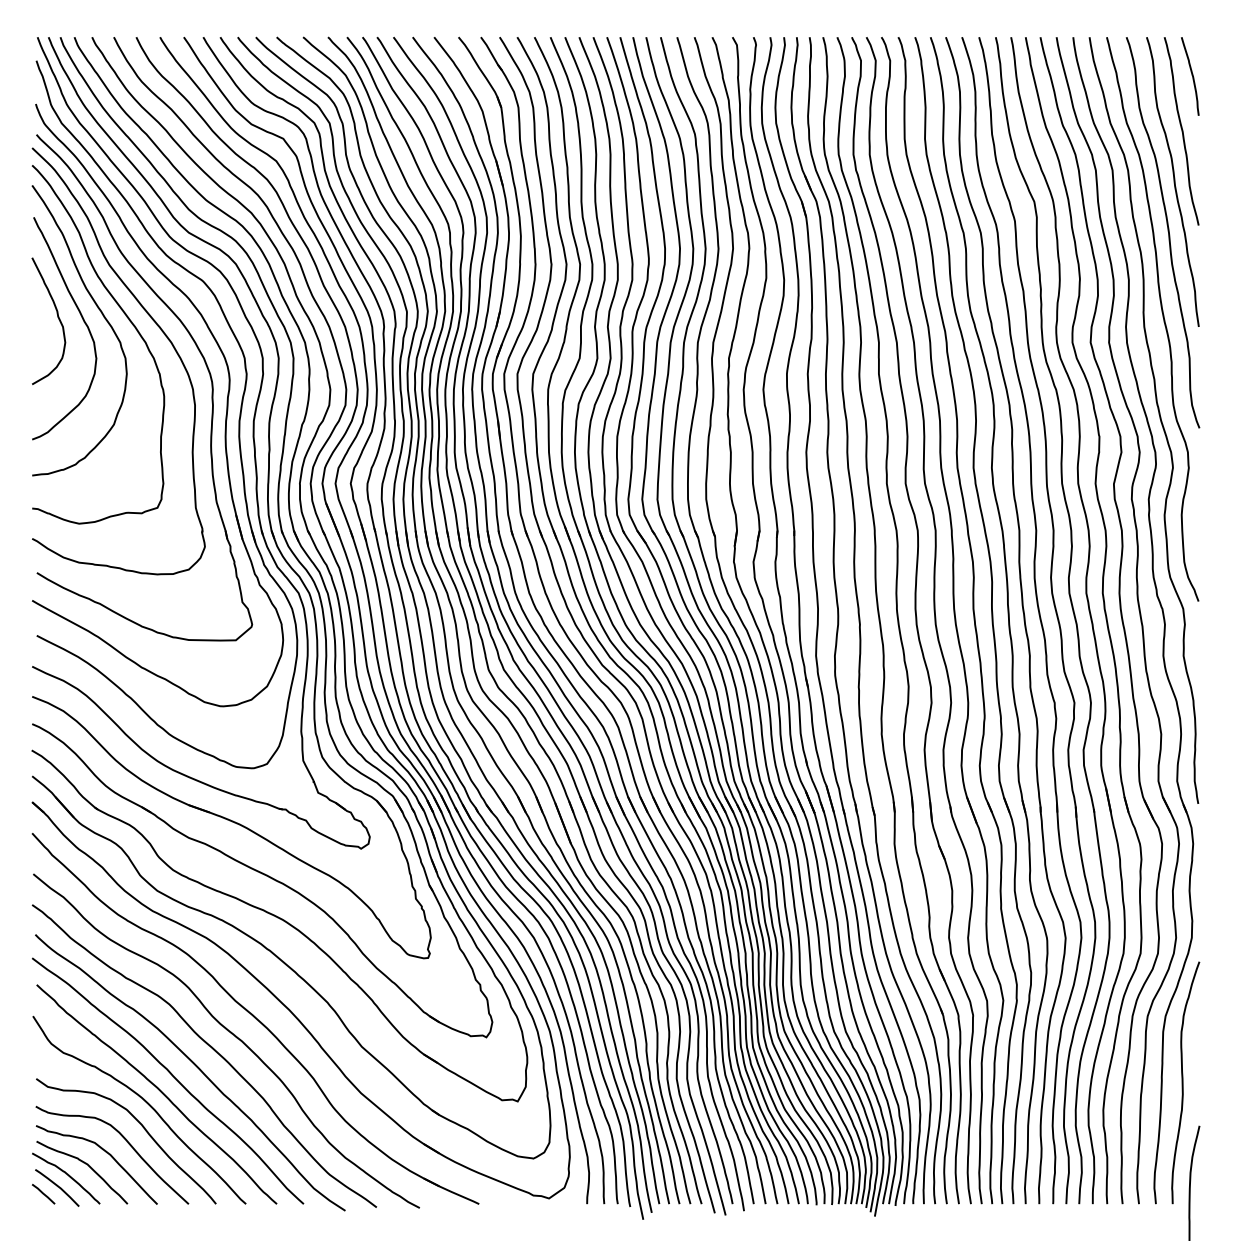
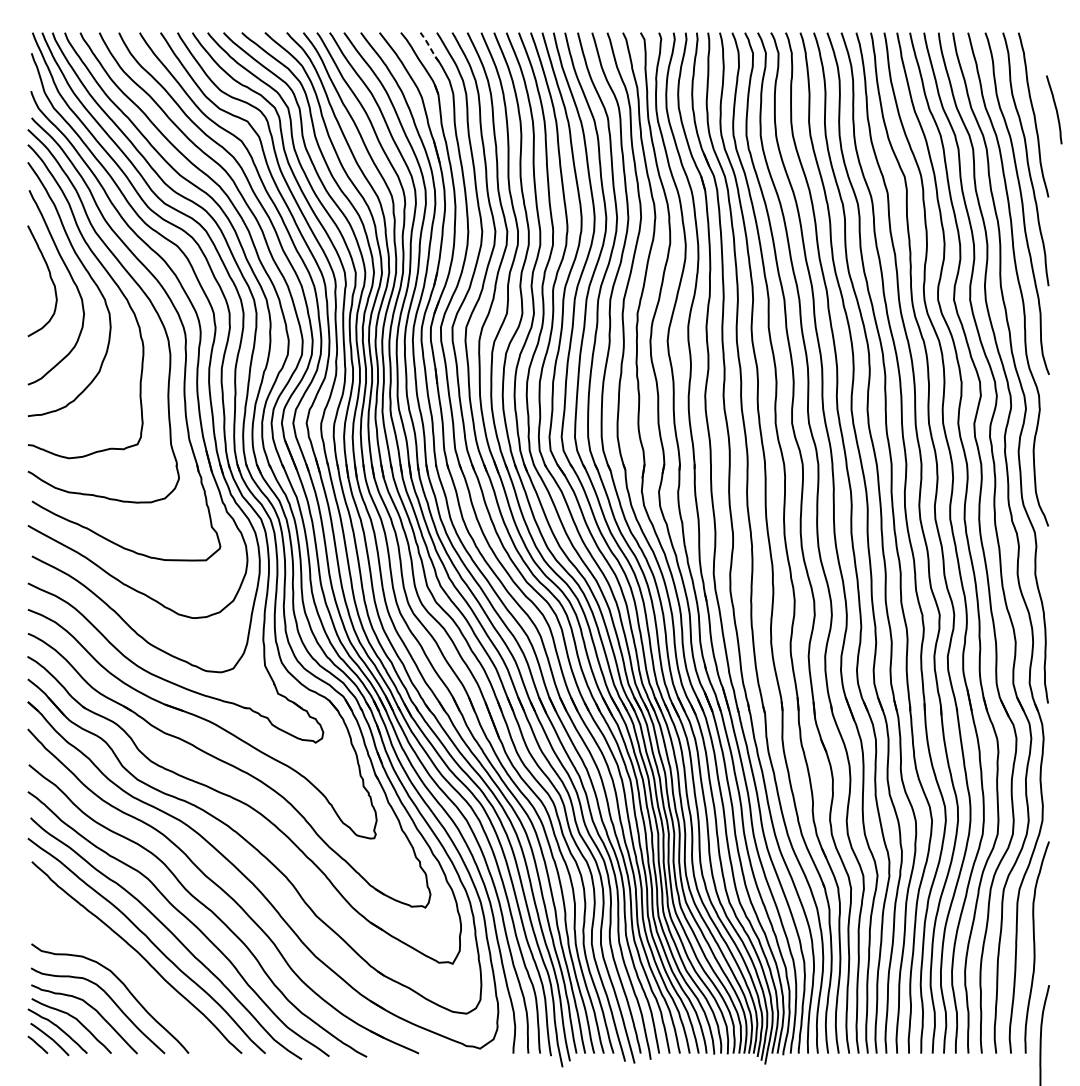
line: (491, 53) -> (429, 46), solid -> dashed
curve: (1191, 75) -> (1055, 109), moved
curve: (145, 1102) -> (127, 964), removed

